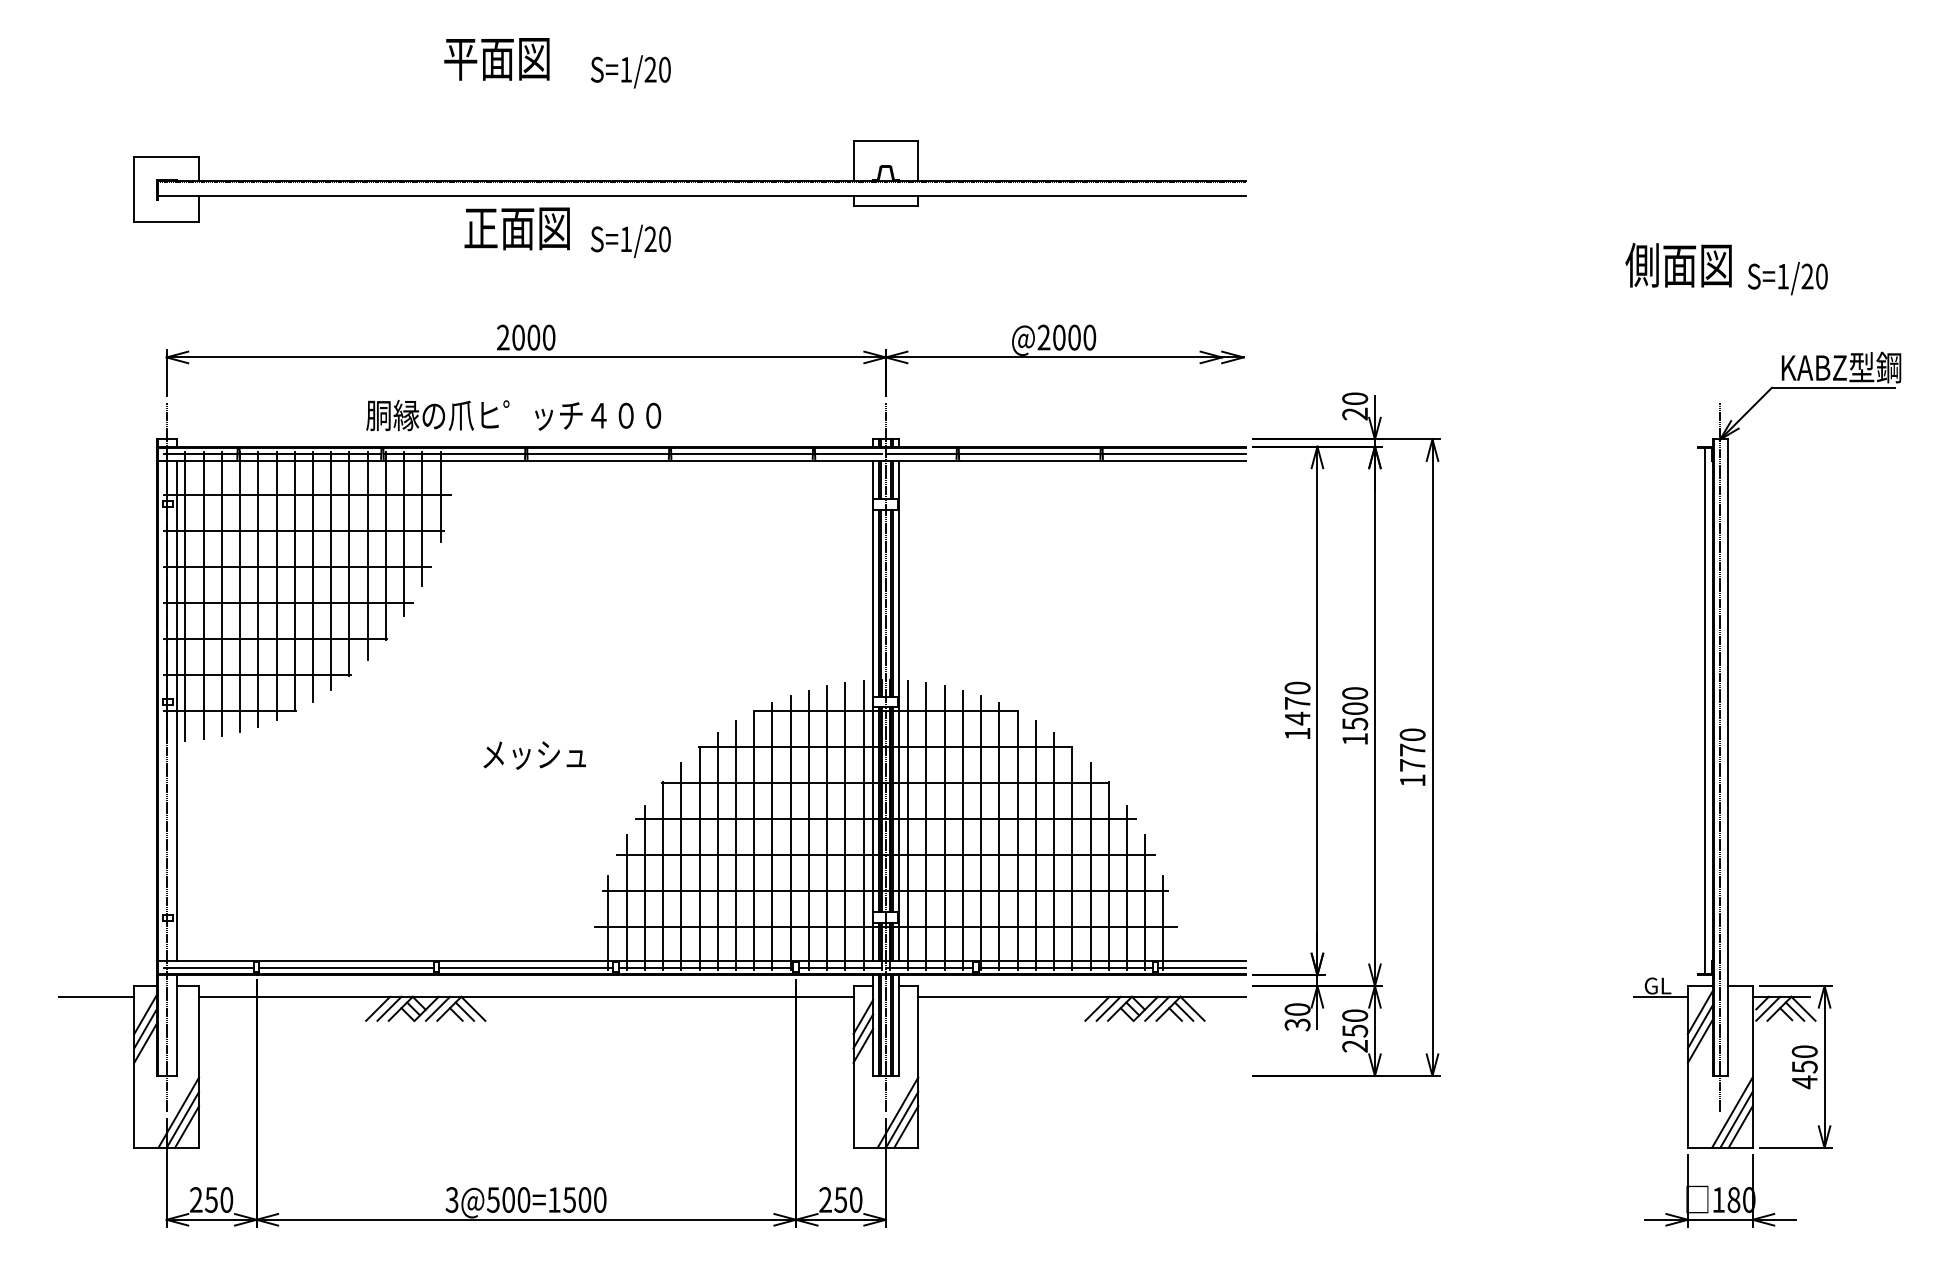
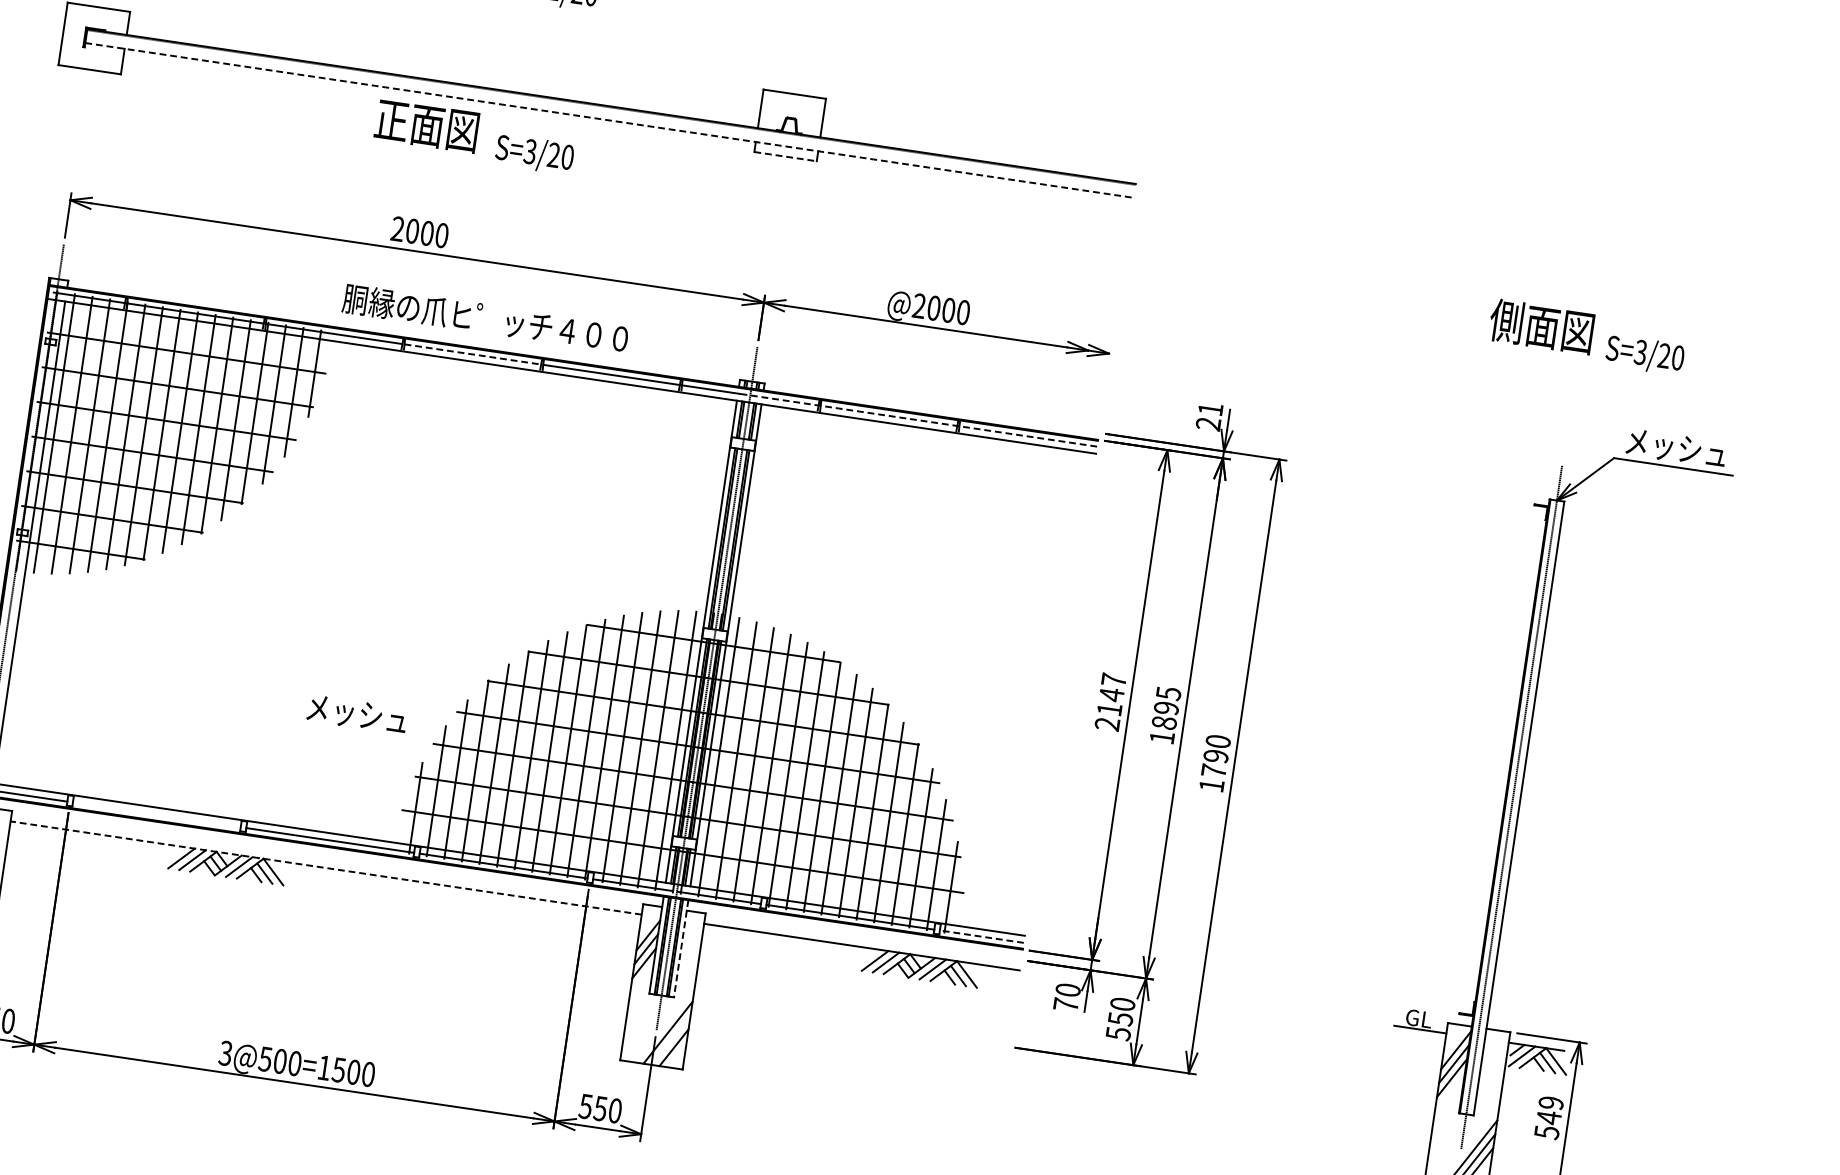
line: (701, 195) -> (609, 120), solid -> dashed
line: (886, 206) -> (786, 157), solid -> dashed
text: (625, 239) -> (529, 151), S=1/20 -> S=3/20
text: (1782, 276) -> (1640, 352), S=1/20 -> S=3/20
text: (1841, 367) -> (1684, 448), KABZ型鋼 -> メッシュ
text: (1355, 398) -> (1211, 409), 20 -> 21
text: (513, 415) -> (485, 318), moved
line: (598, 453) -> (473, 354), solid -> dashed
line: (1065, 453) -> (923, 420), solid -> dashed
text: (1355, 708) -> (1166, 708), 1500 -> 1895
text: (1297, 710) -> (1110, 701), 1470 -> 2147
line: (1705, 710) -> (1504, 759), removed
text: (1412, 749) -> (1216, 755), 1770 -> 1790
text: (534, 755) -> (356, 714), moved
line: (346, 968) -> (156, 815), removed
line: (1201, 968) -> (981, 936), solid -> dashed
line: (525, 996) -> (325, 867), solid -> dashed
text: (1297, 1024) -> (1065, 1004), 30 -> 70
line: (898, 1026) -> (680, 949), solid -> dashed
text: (1355, 1046) -> (1118, 1034), 250 -> 550
text: (1804, 1067) -> (1548, 1118), 450 -> 549
line: (901, 1119) -> (670, 1039), removed
text: (825, 1199) -> (585, 1106), 250 -> 550

